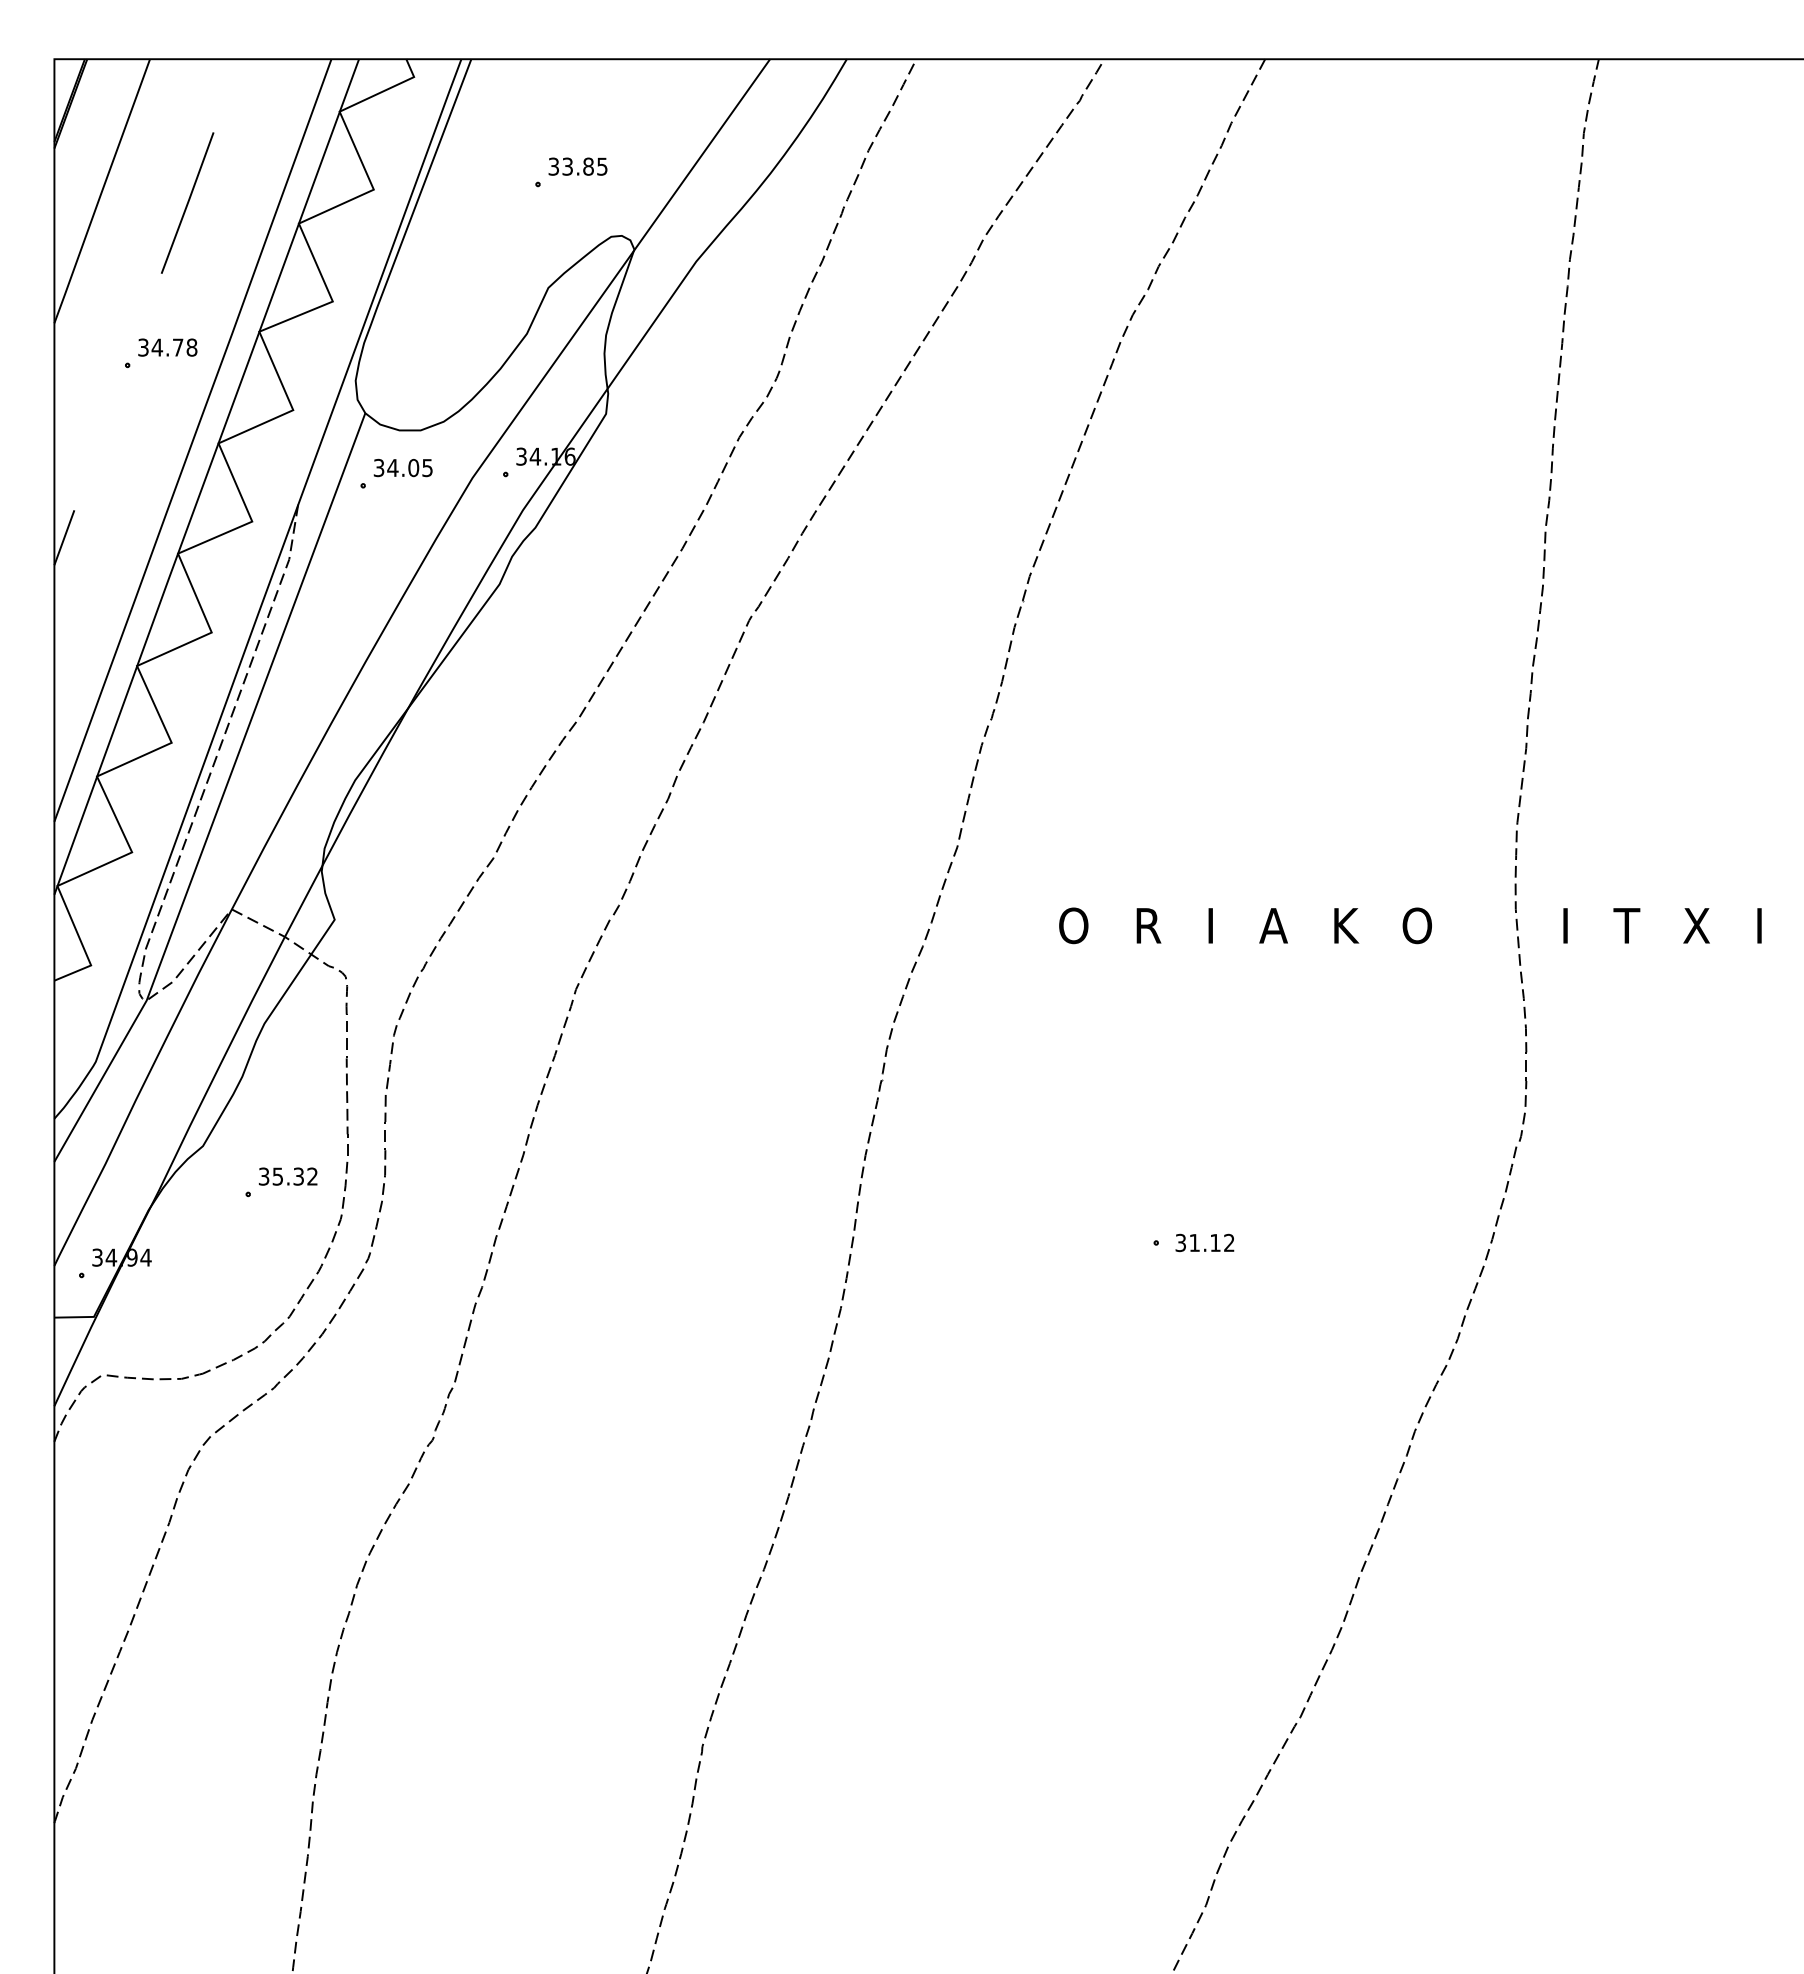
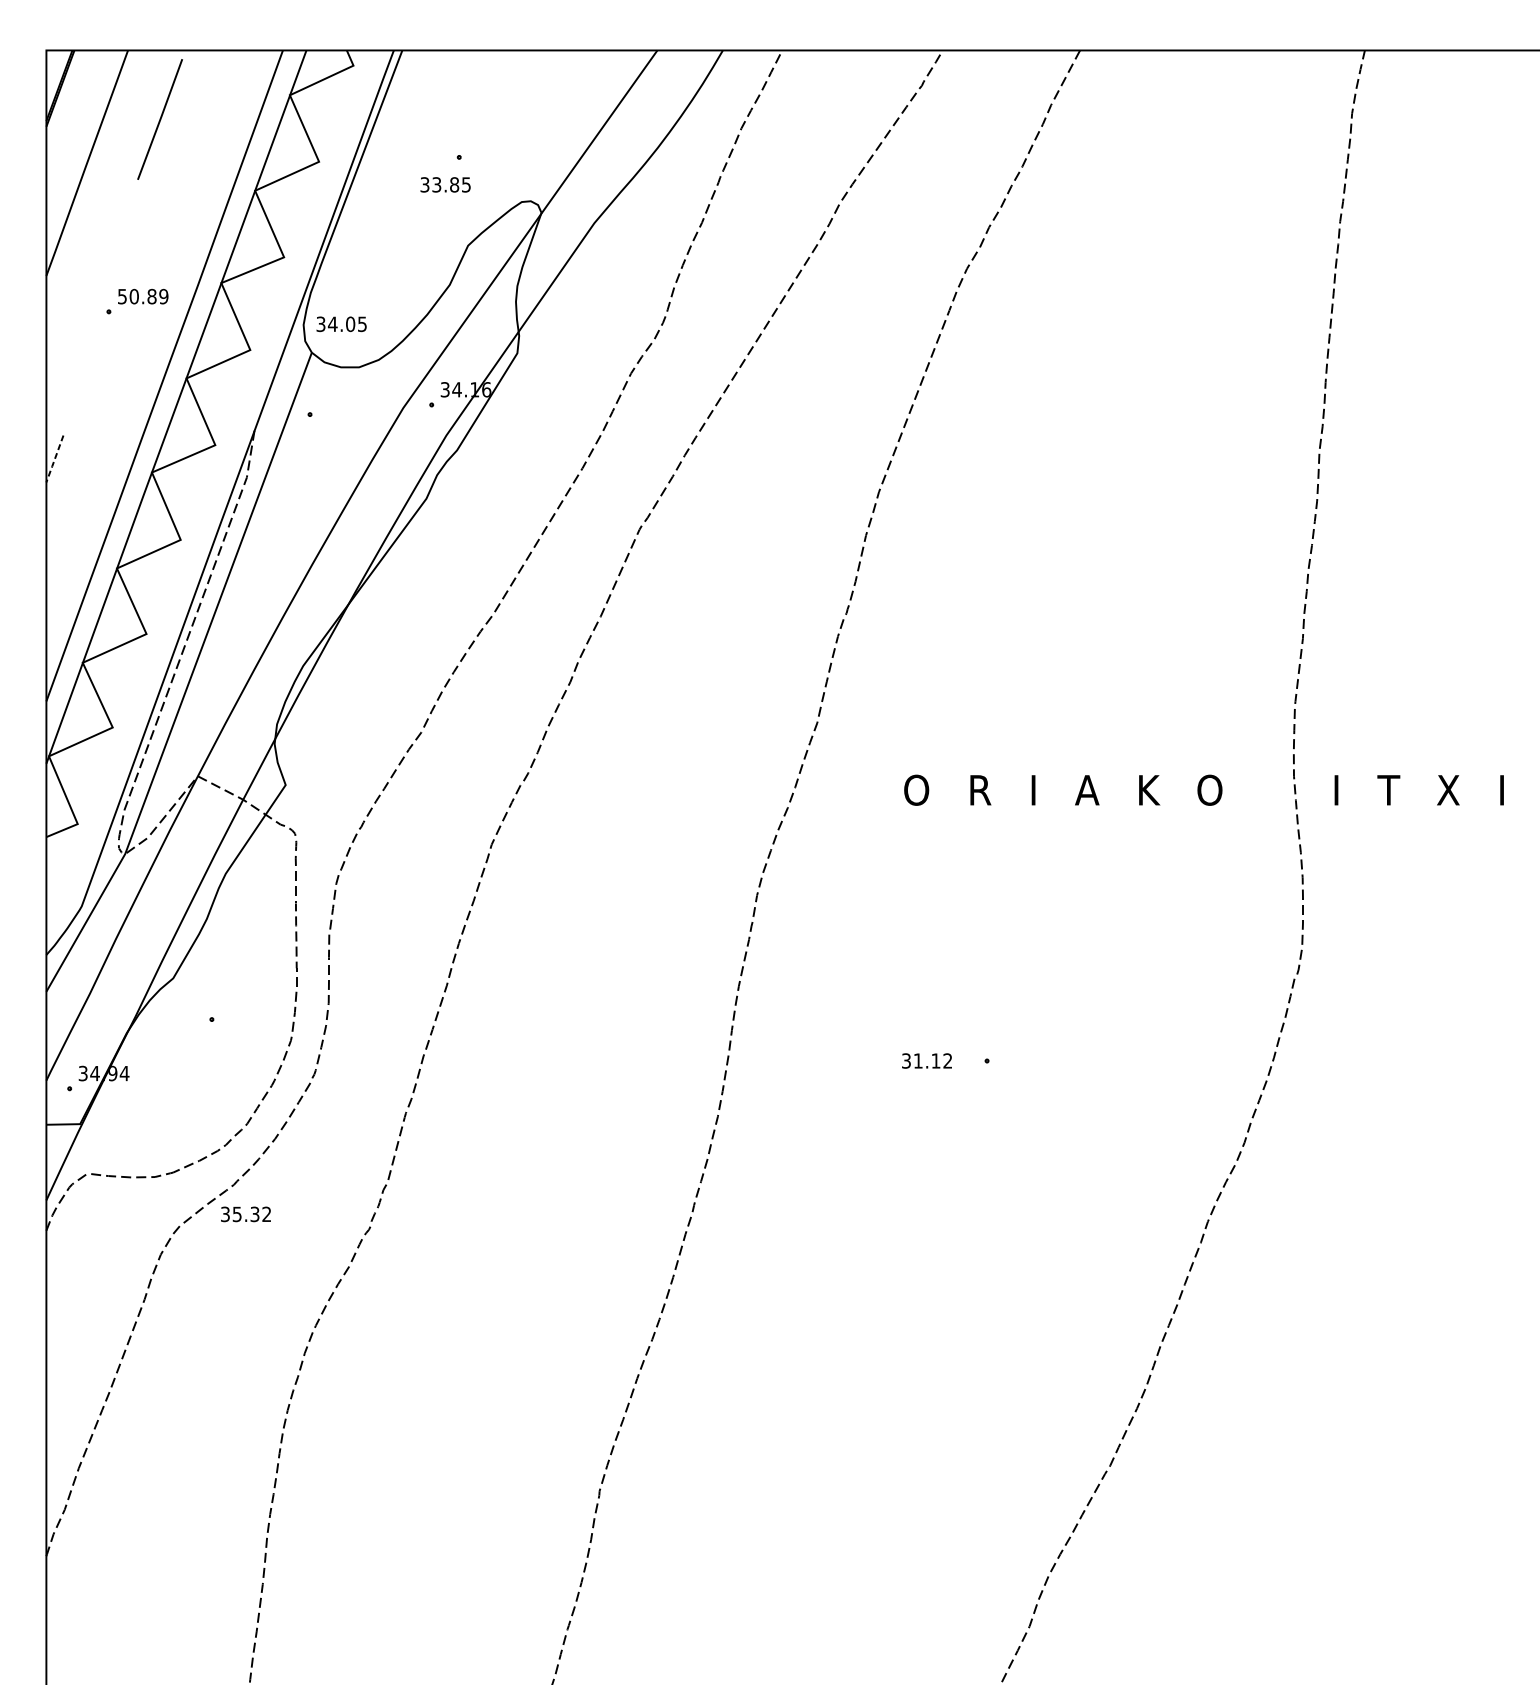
text: (577, 166) -> (445, 184), moved
line: (187, 202) -> (160, 118), moved
text: (167, 347) -> (142, 296), 34.78 -> 50.89
text: (402, 467) -> (341, 323), moved
line: (64, 538) -> (55, 459), solid -> dashed
text: (288, 1176) -> (246, 1214), moved
text: (1204, 1242) -> (926, 1060), moved

